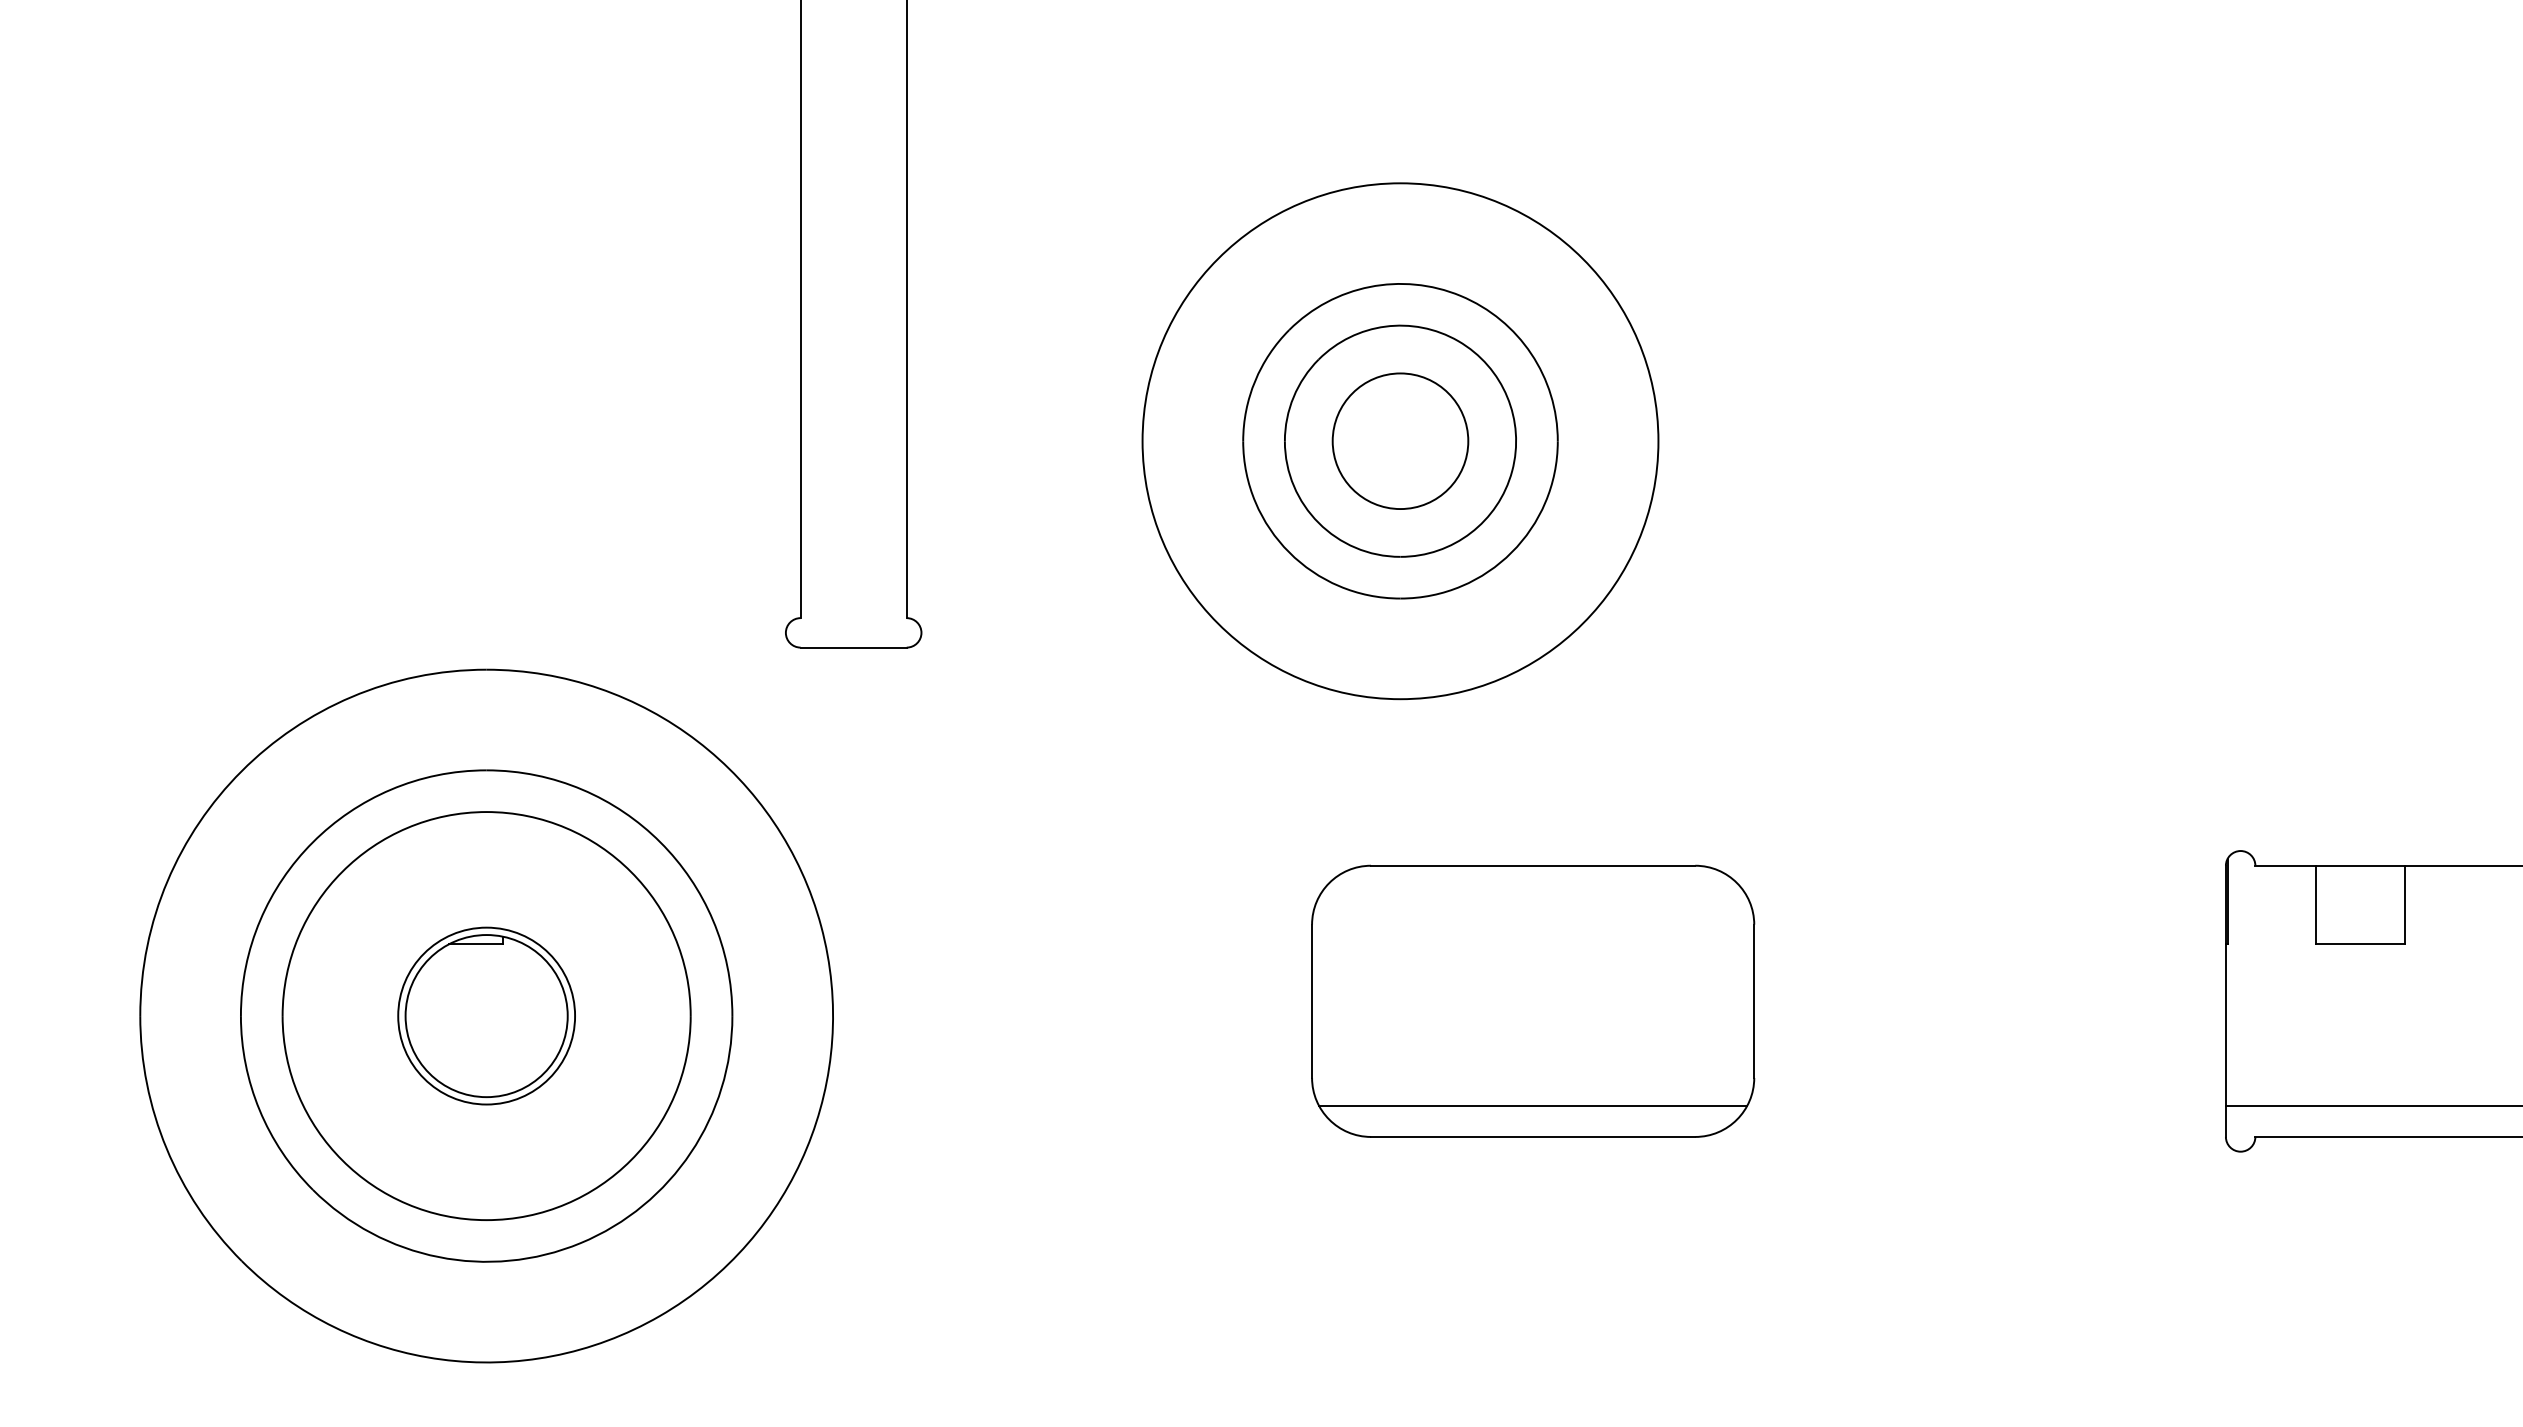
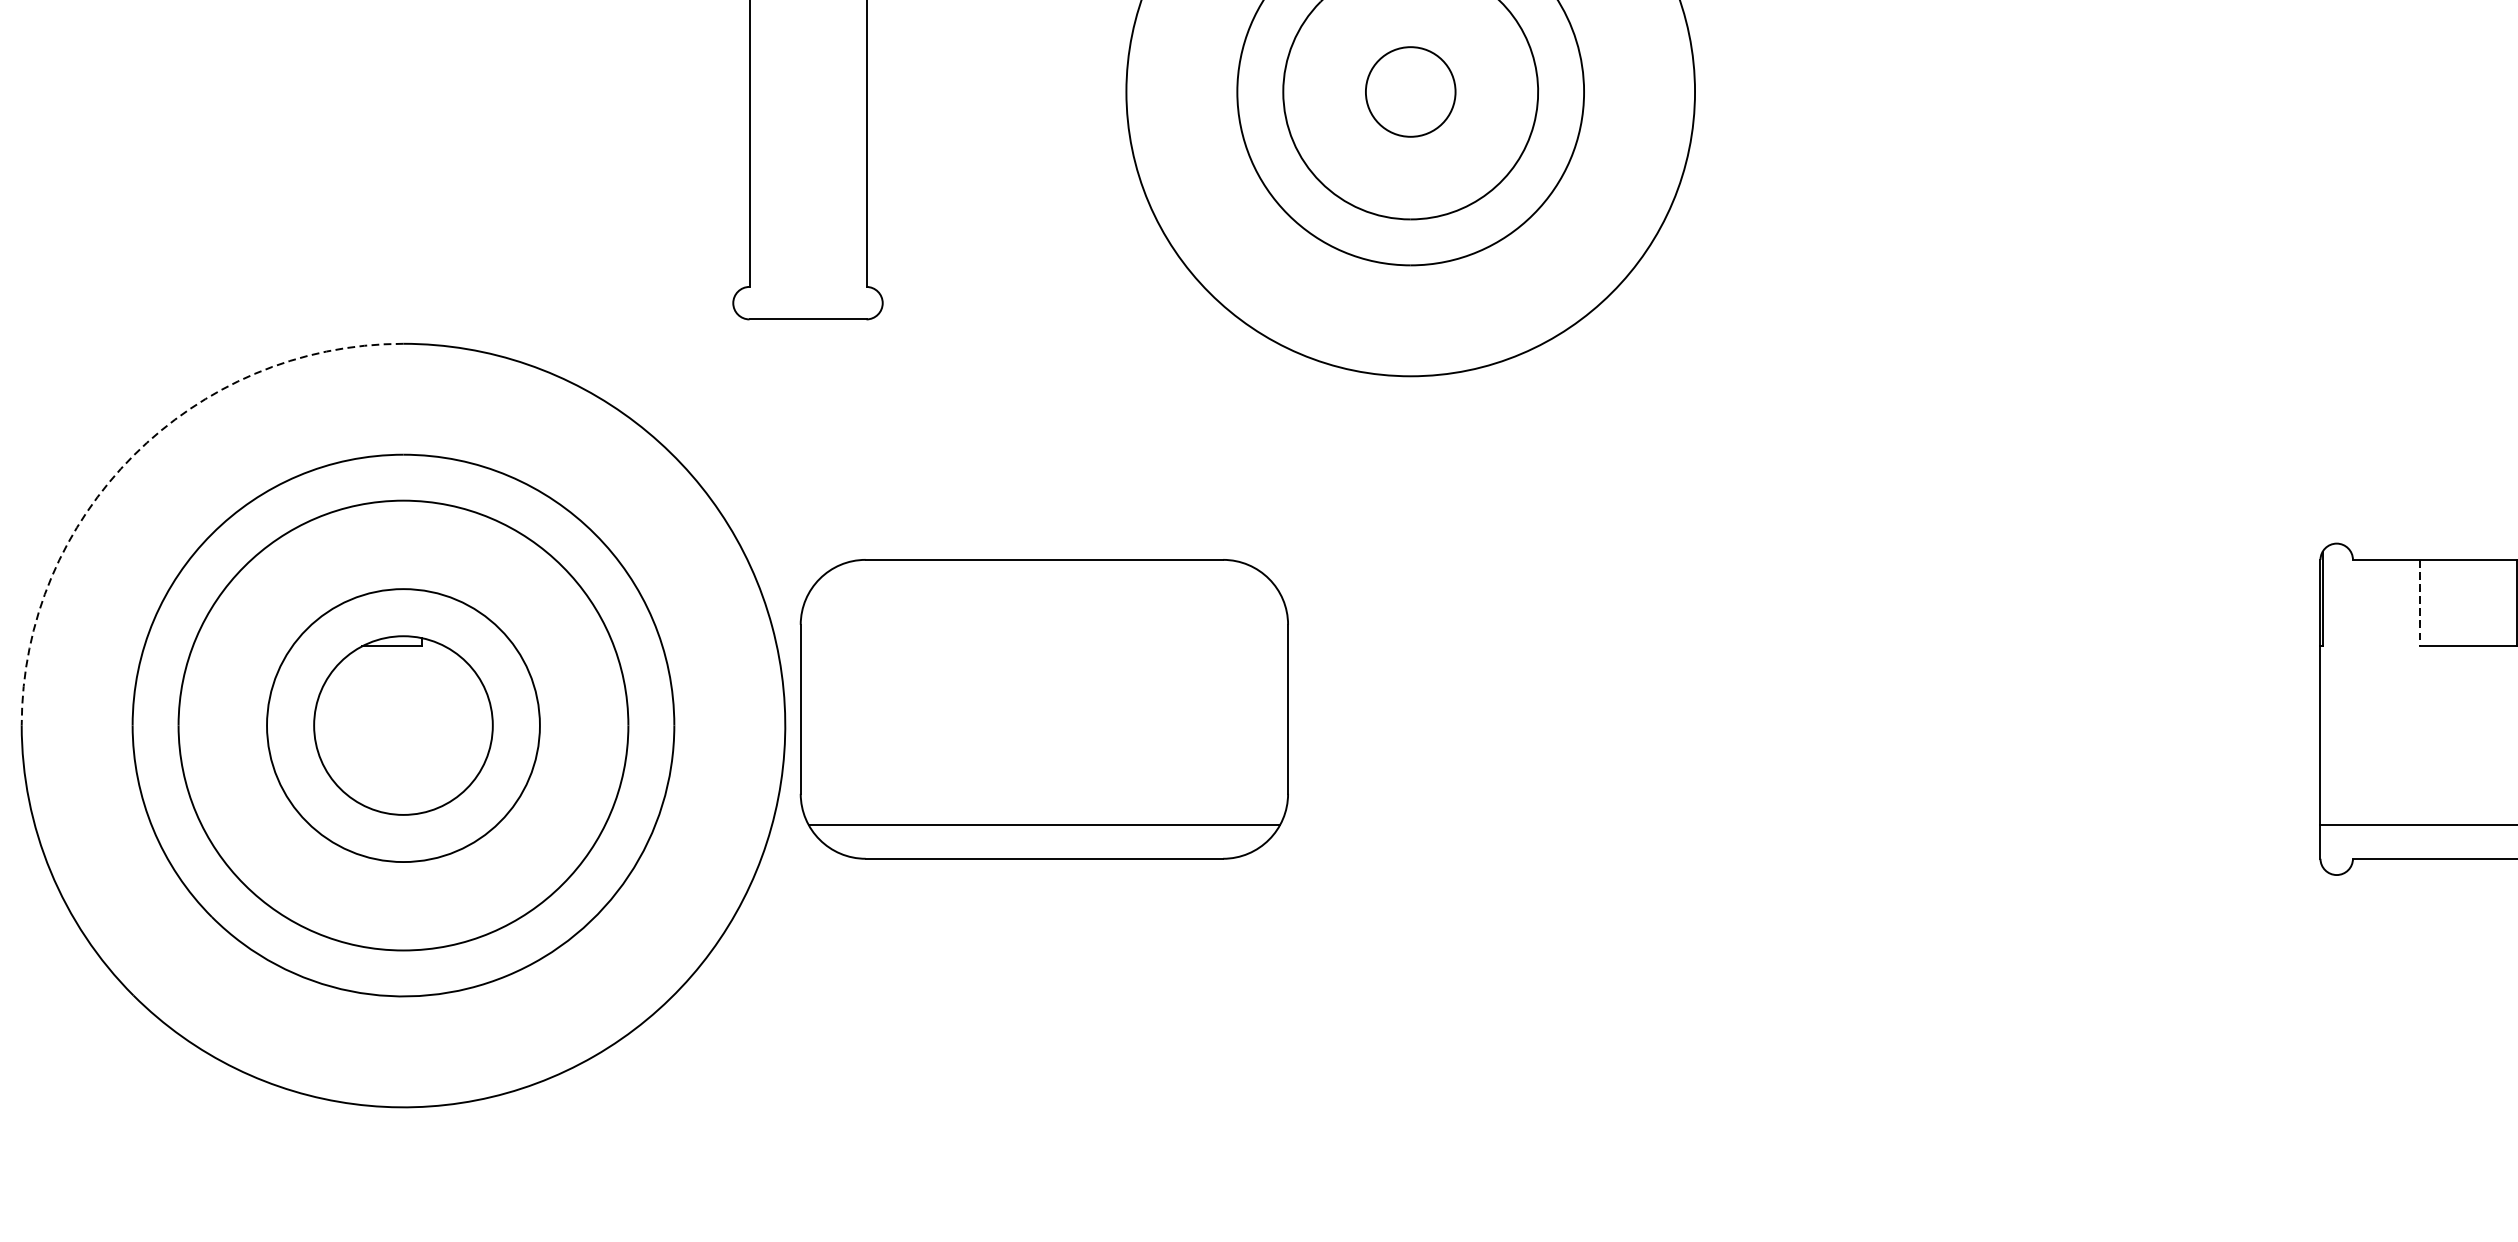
circle: (1400, 441) -> (1410, 92), size x0.6
arc: (241, 771) -> (133, 455), solid -> dashed
line: (2316, 905) -> (2420, 603), solid -> dashed
part: (1533, 1000) -> (1044, 708), moved
circle: (486, 1015) -> (403, 724), size x1.4

